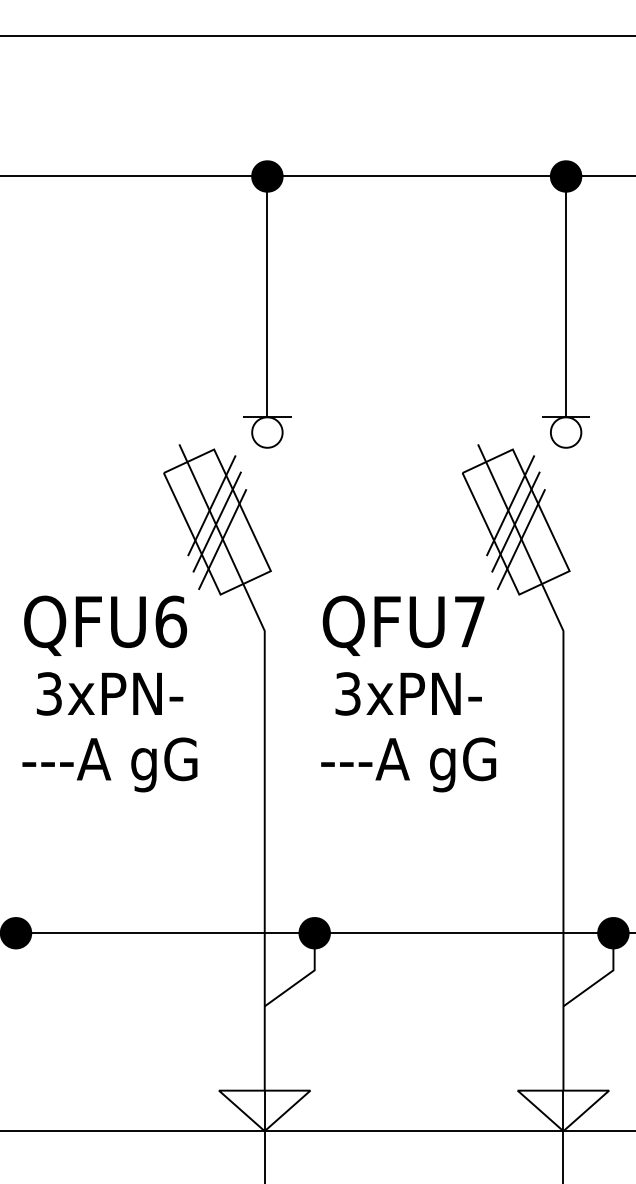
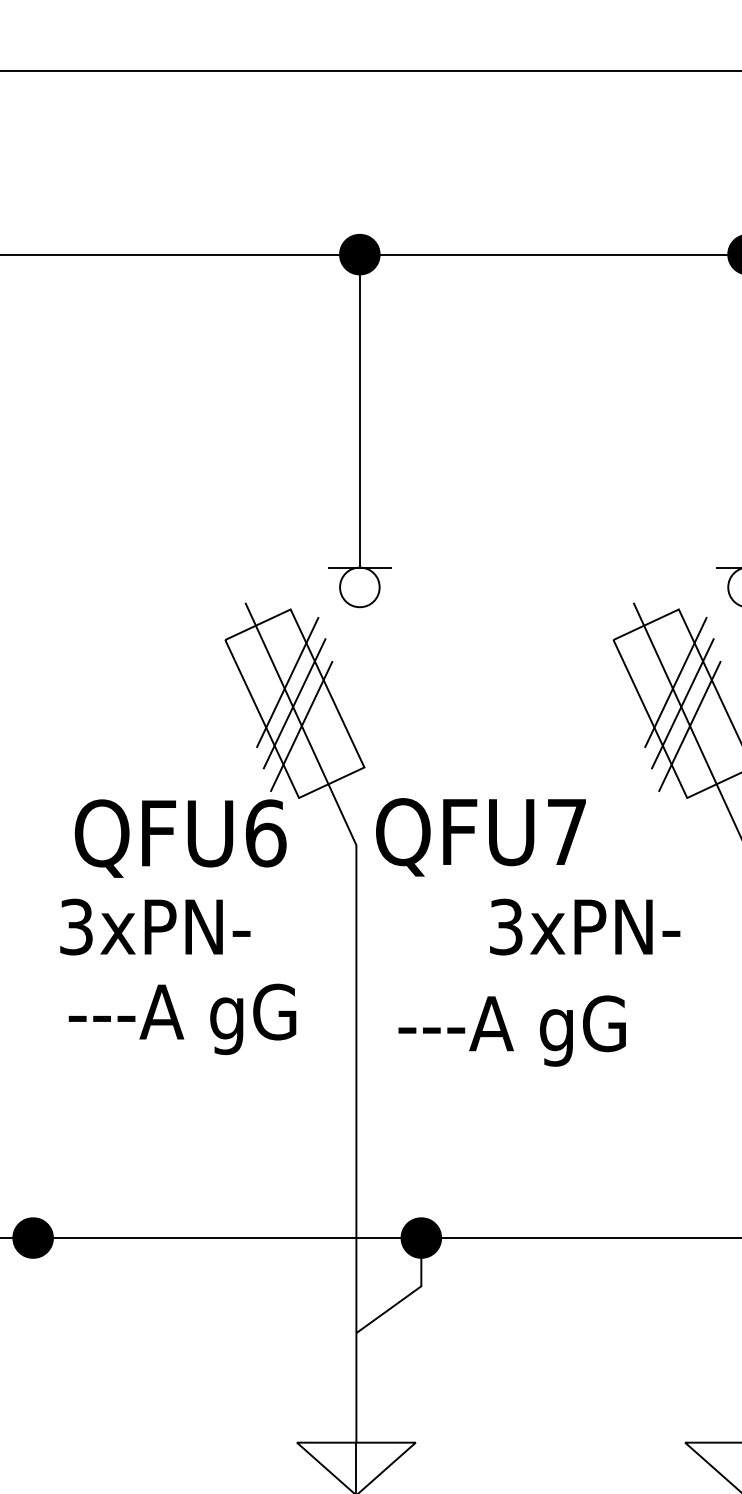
text: (105, 625) -> (180, 838), moved
text: (403, 625) -> (480, 836), moved
text: (408, 693) -> (584, 926), moved
text: (109, 764) -> (181, 1018), moved
text: (408, 764) -> (512, 1030), moved

